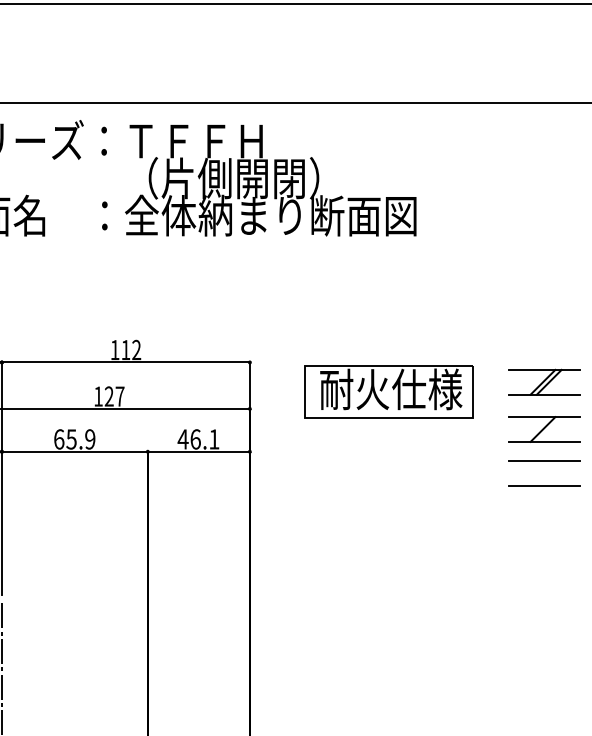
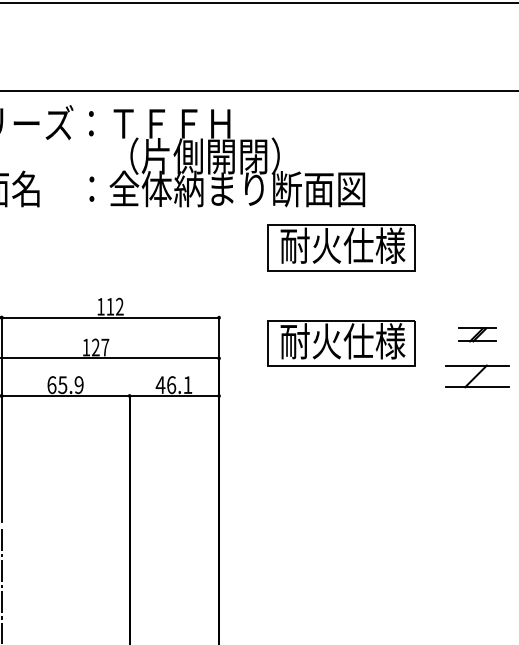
part: (388, 282) -> (340, 247), added
part: (544, 381) -> (477, 334), size x0.6
line: (544, 460) -> (477, 403), removed
line: (544, 485) -> (477, 425), removed

